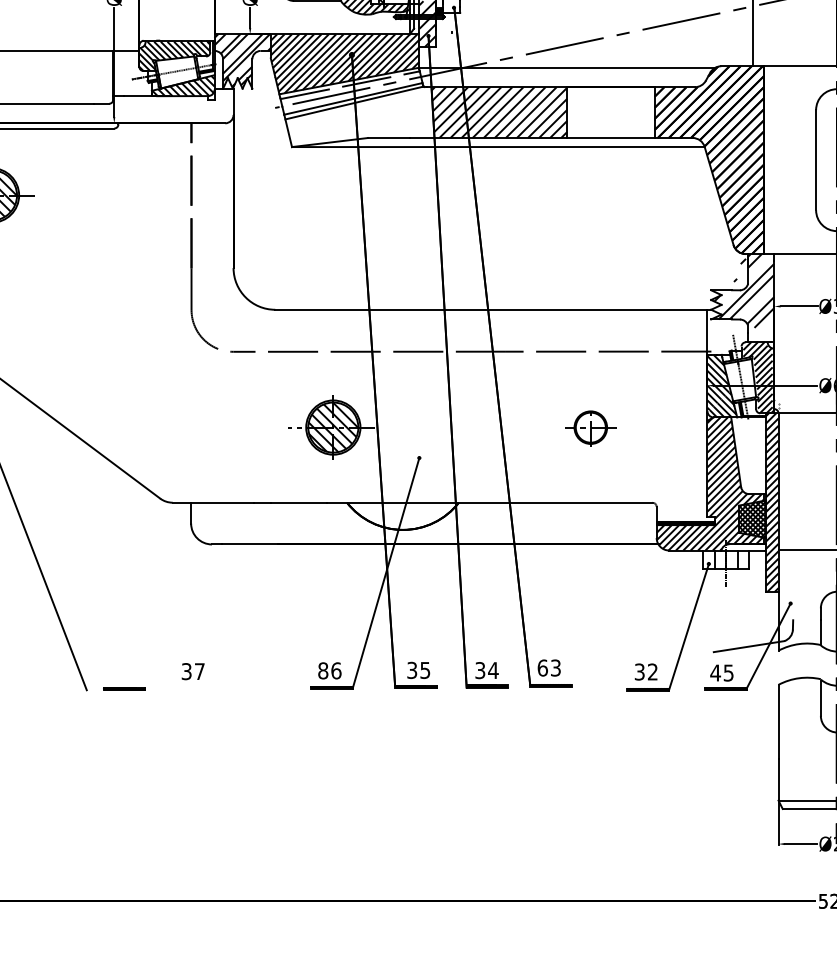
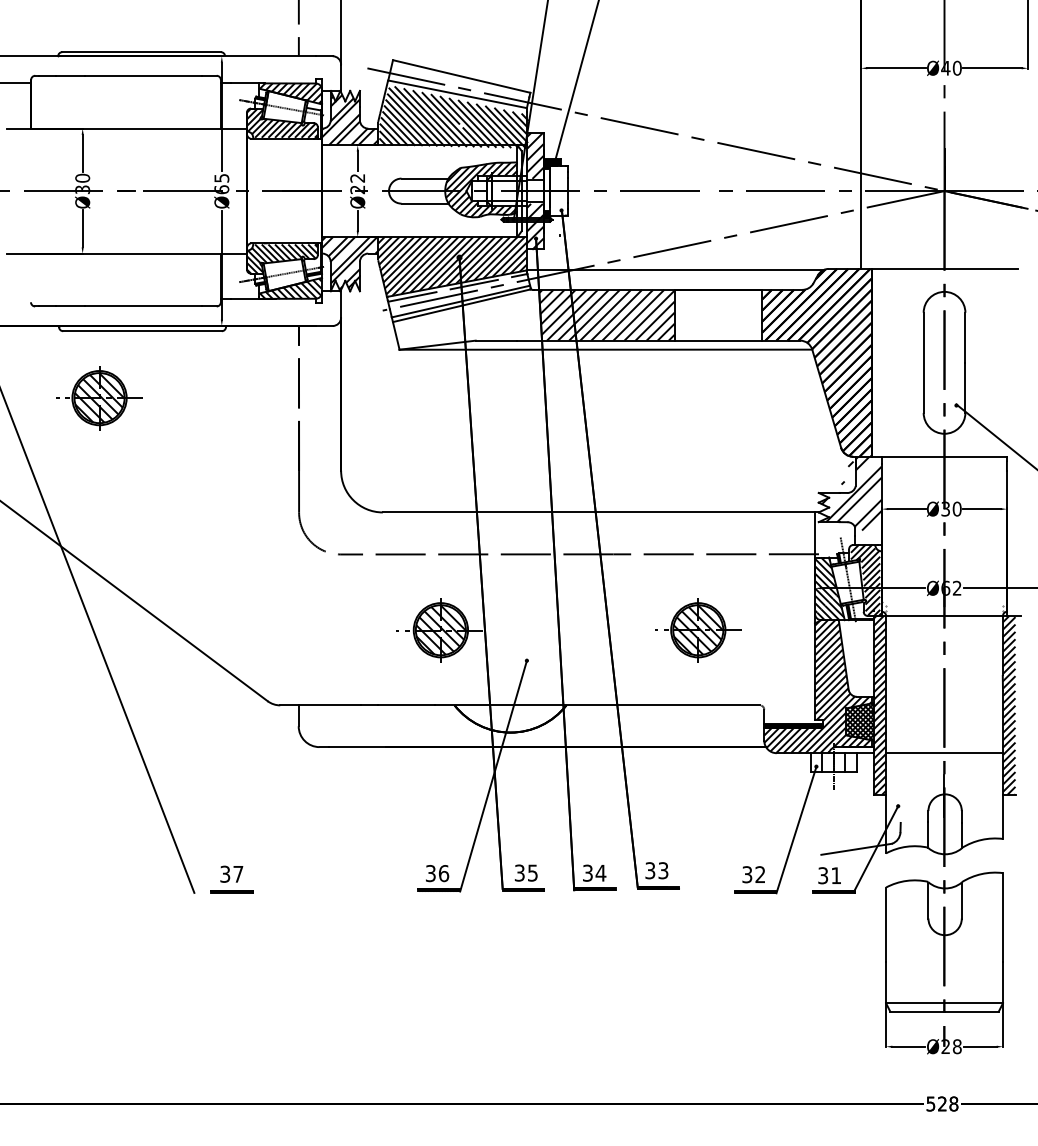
part: (590, 427) -> (698, 630), size x1.67
text: (542, 667) -> (650, 870), 63 -> 33
text: (192, 670) -> (231, 873), moved
text: (322, 670) -> (430, 873), 86 -> 36
text: (721, 672) -> (829, 875), 45 -> 31

